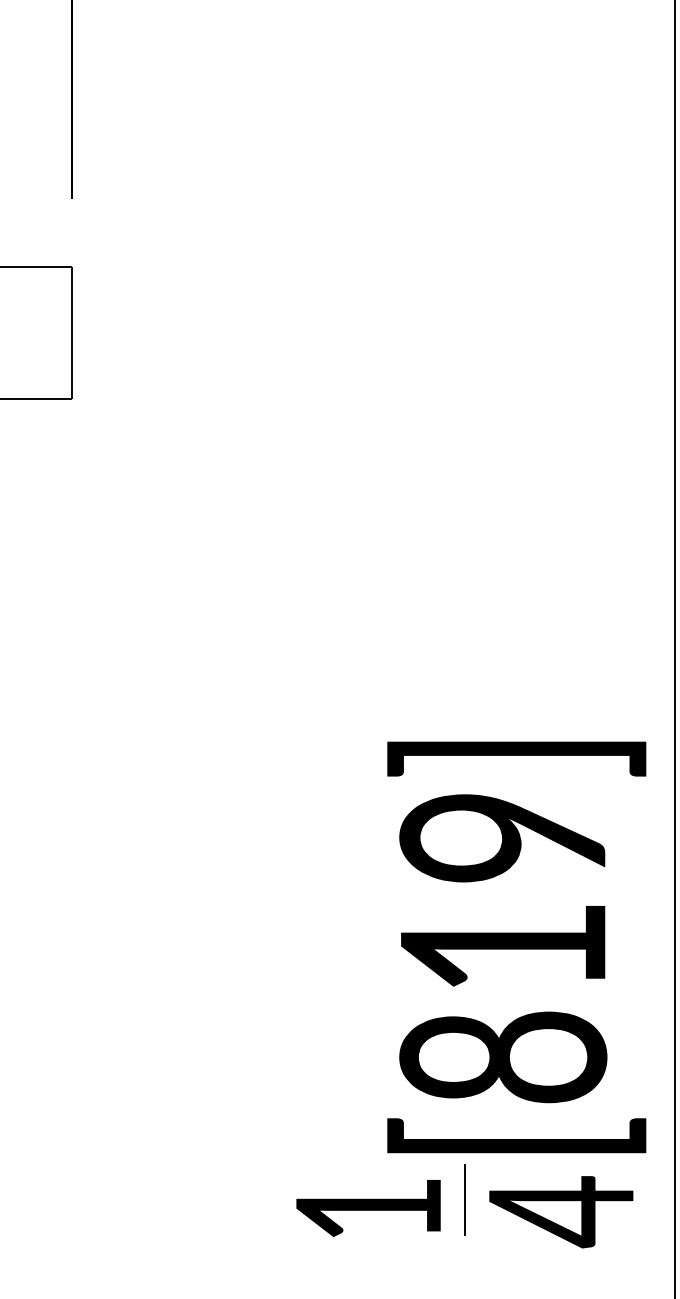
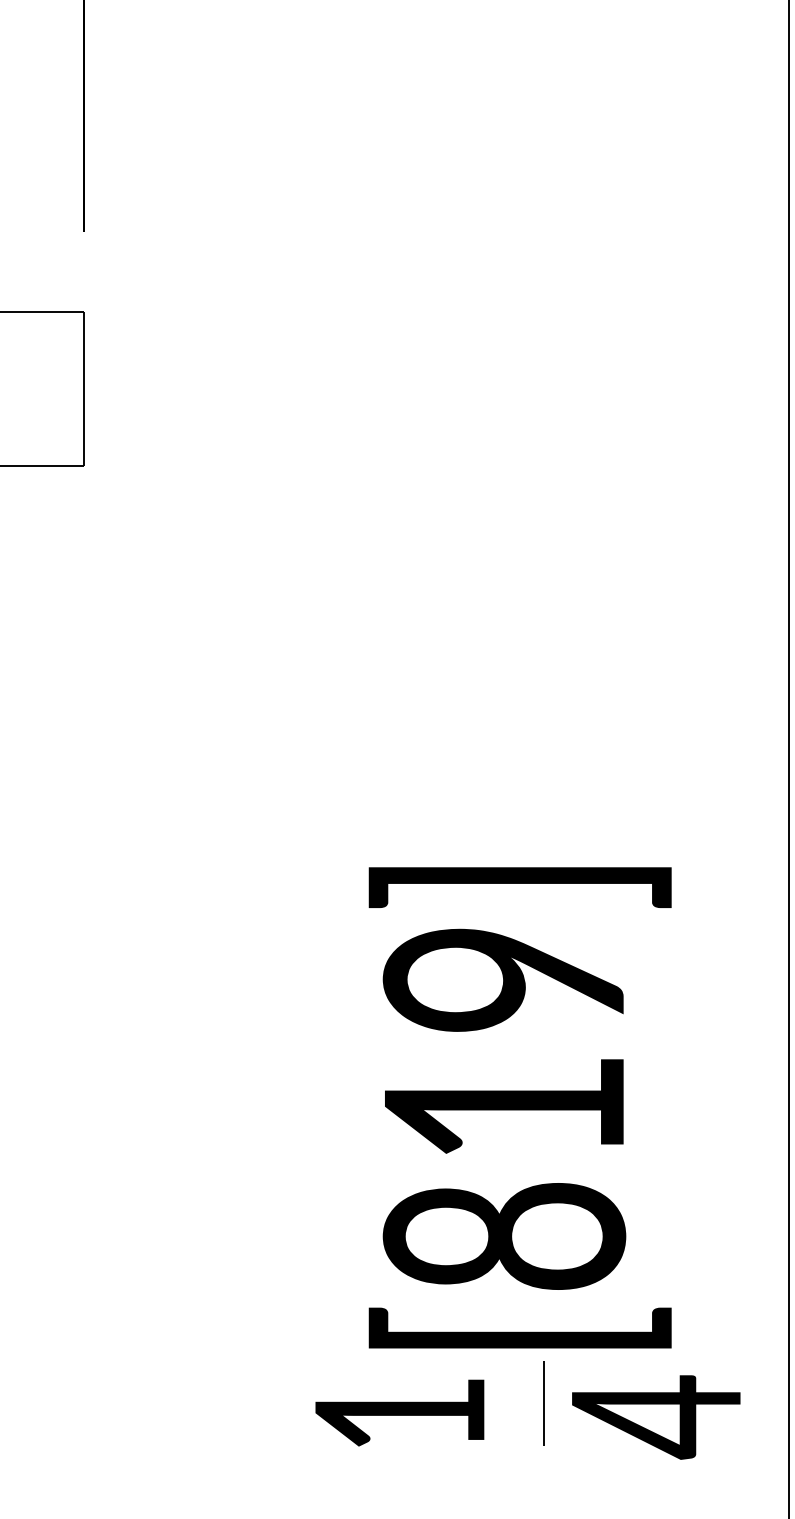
text: (516, 947) -> (519, 1107), moved
text: (368, 1207) -> (399, 1412), moved

